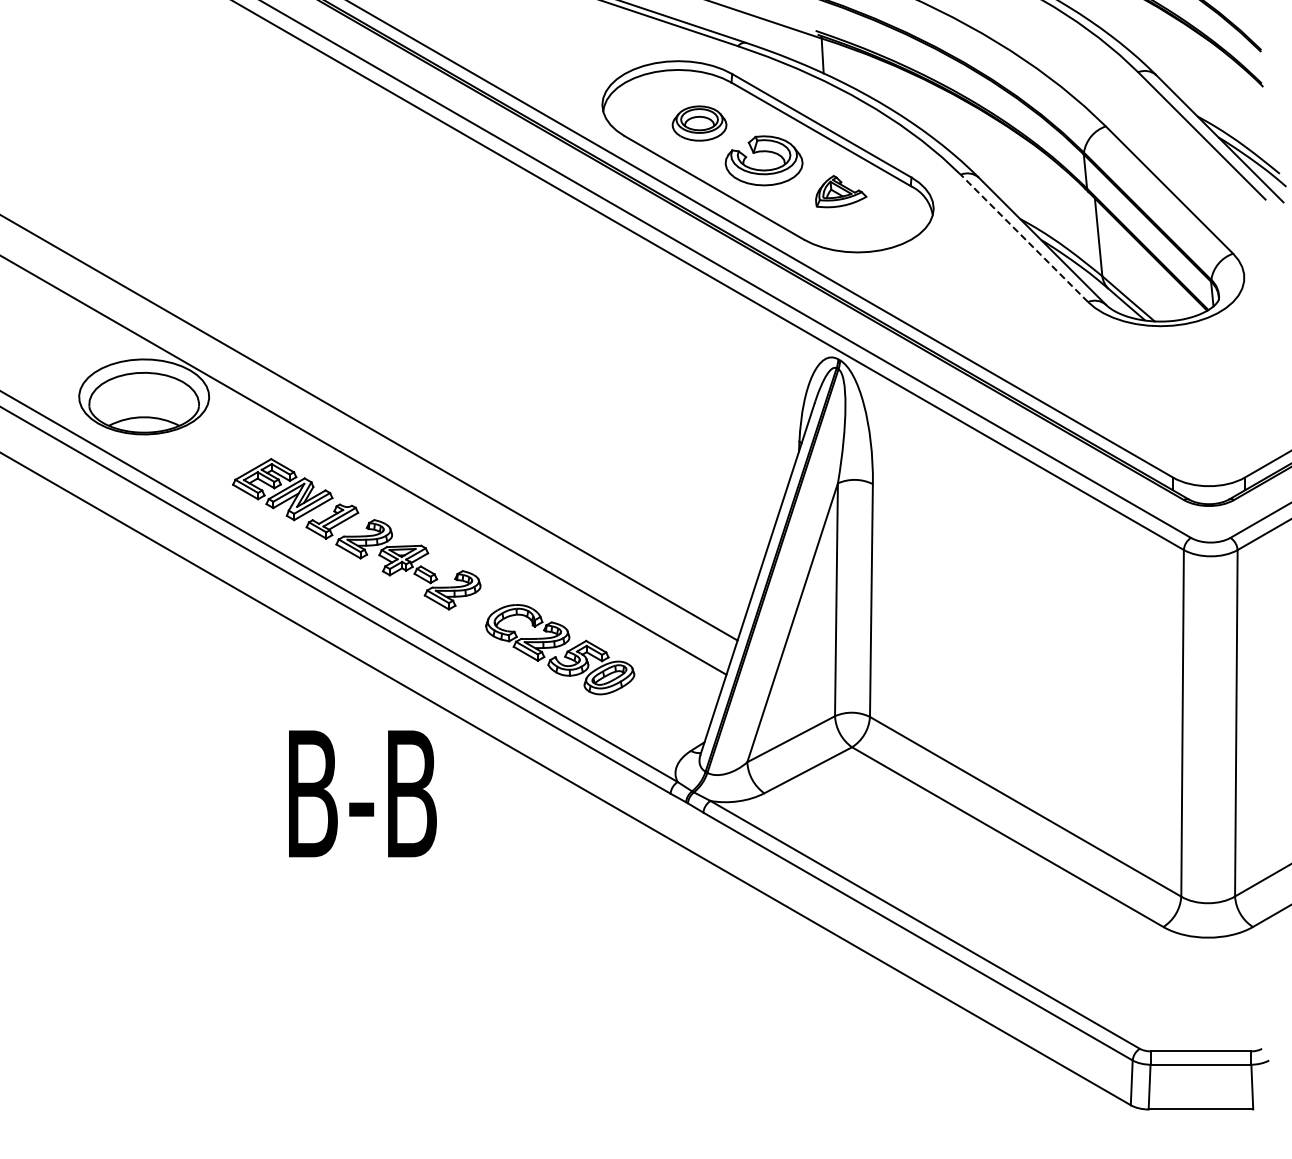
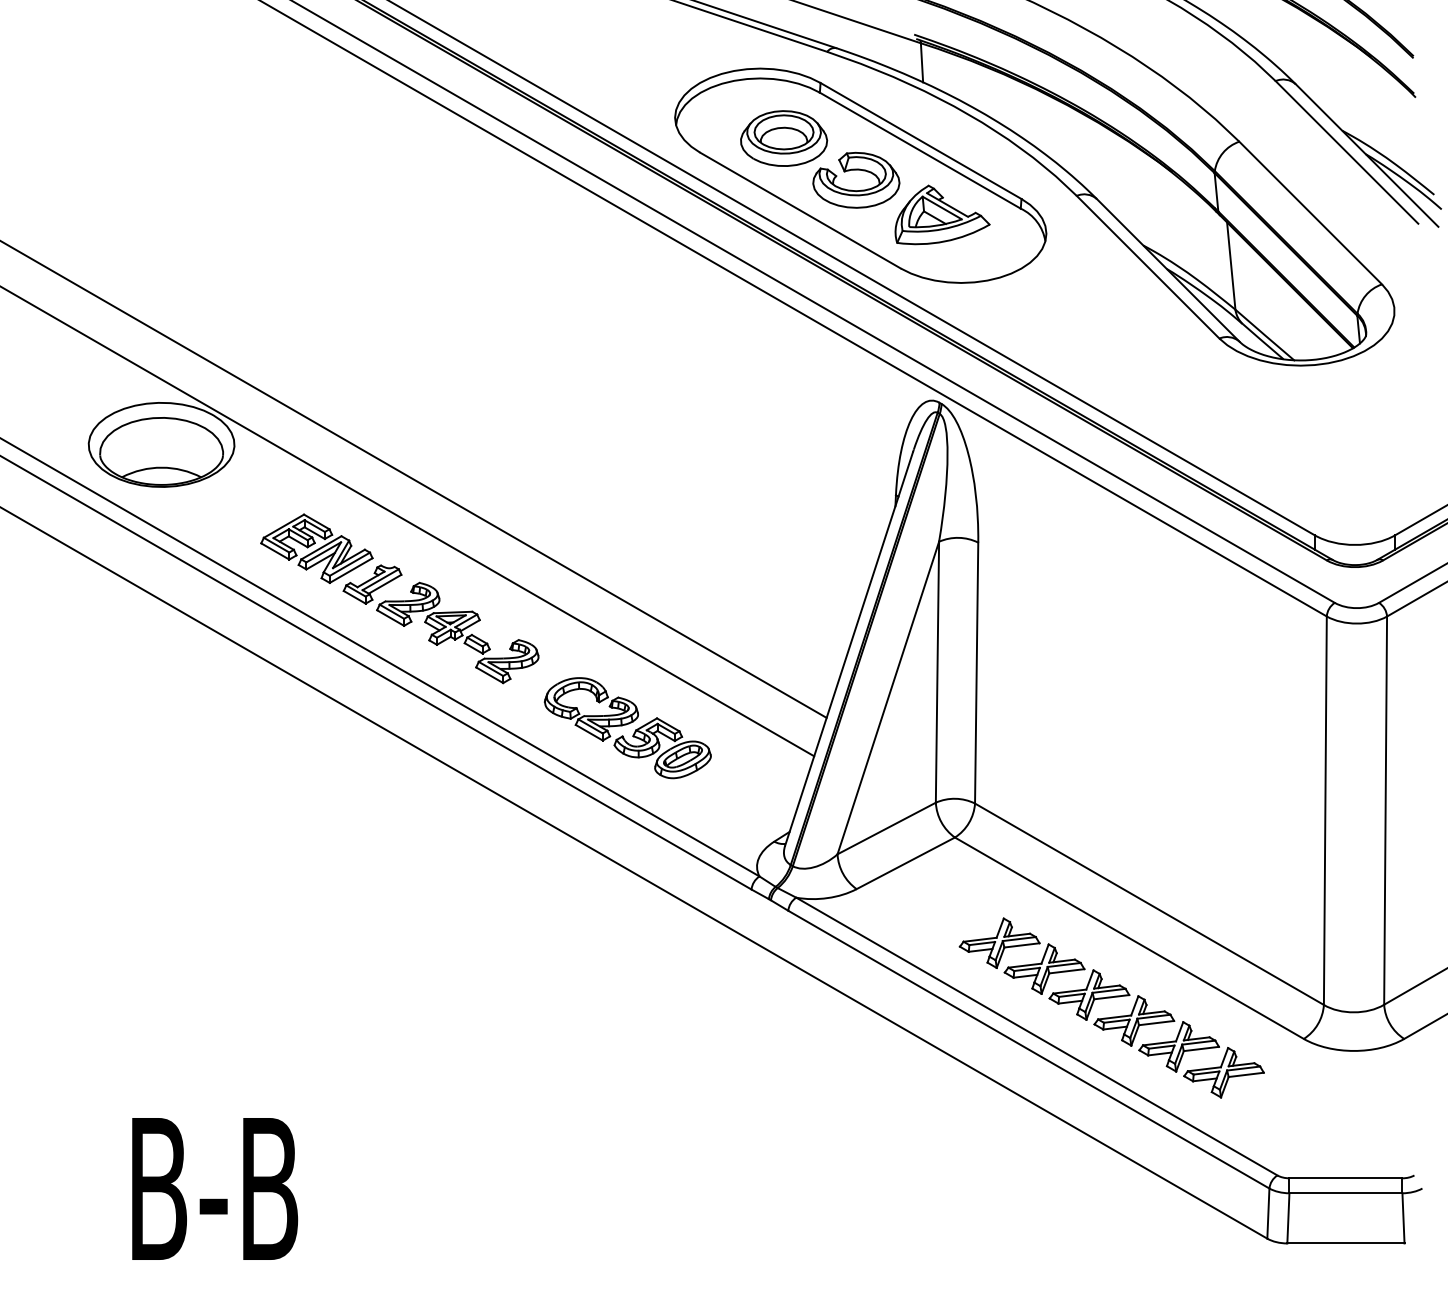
part: (699, 123) -> (783, 138), size x1.43
part: (841, 191) -> (943, 214), size x1.67
line: (1024, 238) -> (1148, 267), dashed -> solid
text: (362, 793) -> (214, 1188), moved
part: (991, 907) -> (1111, 1017), added

